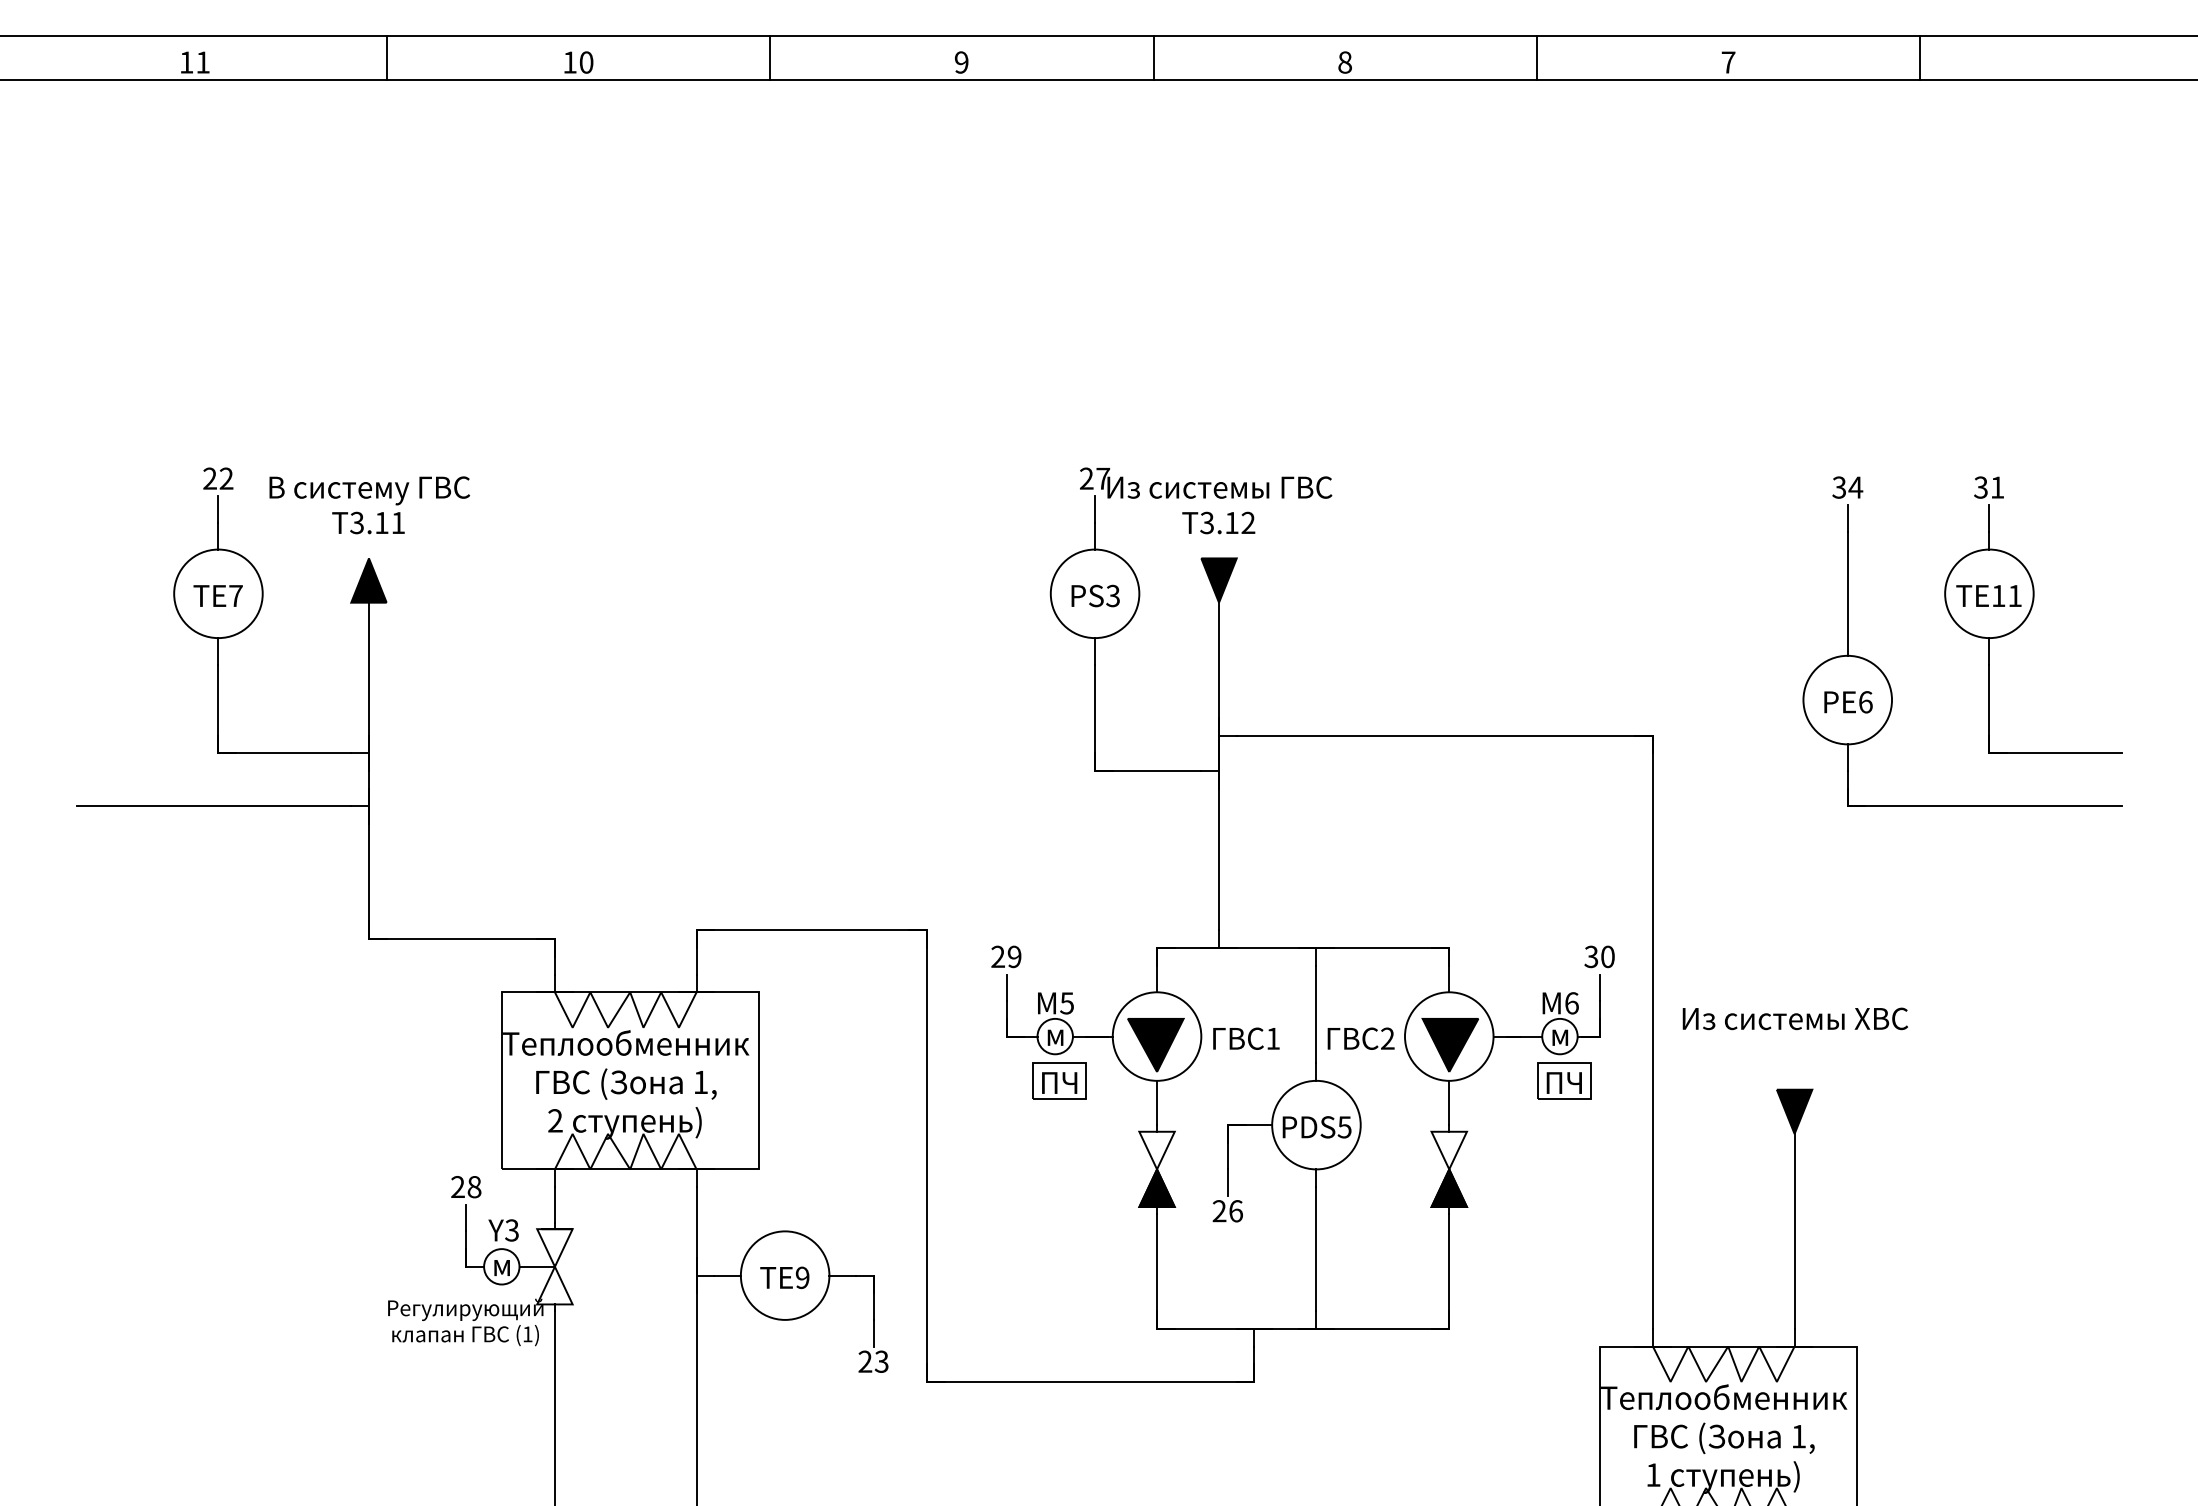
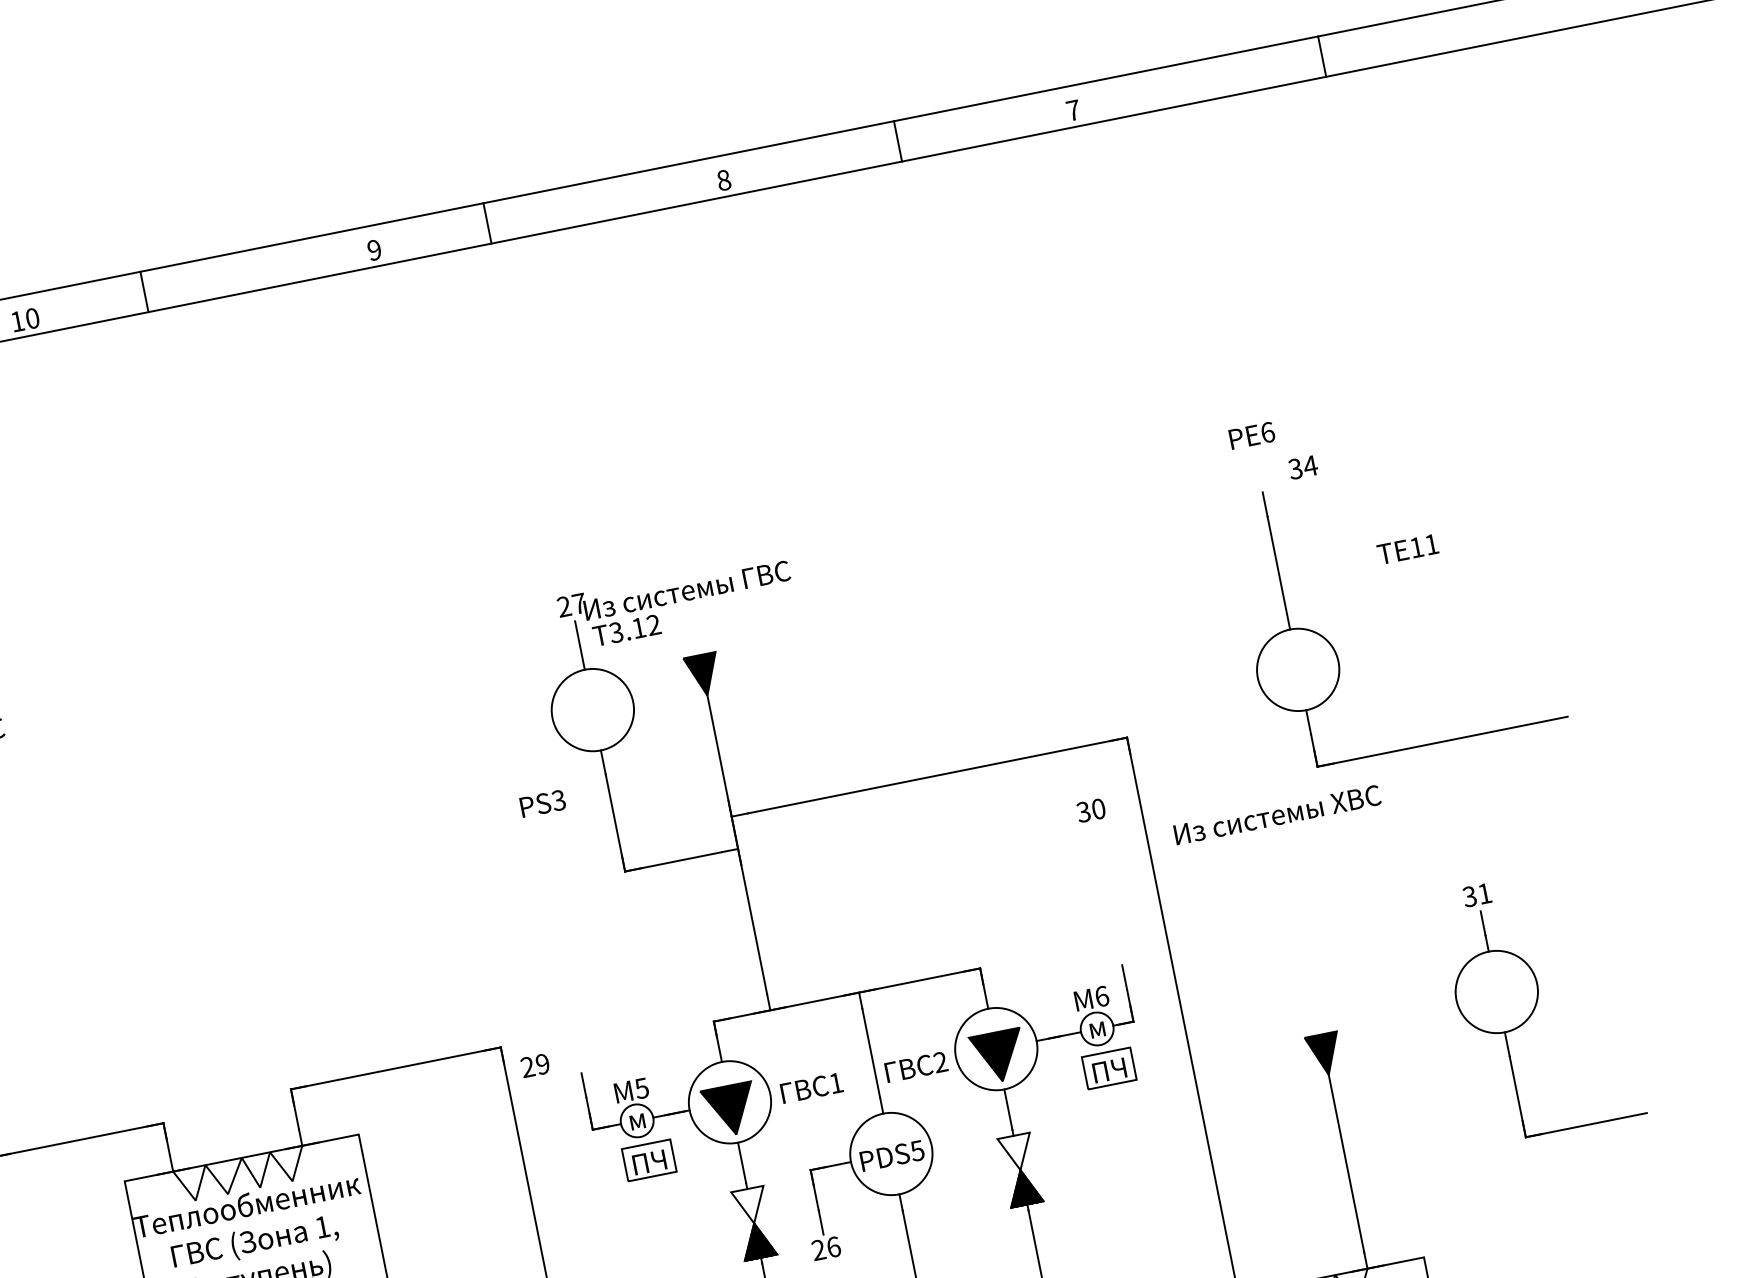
line: (770, 57) -> (144, 291), moved
line: (1153, 57) -> (487, 222), moved
line: (1920, 57) -> (1322, 56), moved
text: (1847, 487) -> (1303, 467), moved
text: (1218, 522) -> (626, 630), moved
text: (1095, 595) -> (542, 803), moved
part: (2033, 614) -> (1540, 1002), moved
text: (1848, 702) -> (1252, 435), moved
text: (1006, 956) -> (535, 1065), moved
text: (1599, 956) -> (1090, 810), moved
text: (1794, 1018) -> (1276, 814), moved

